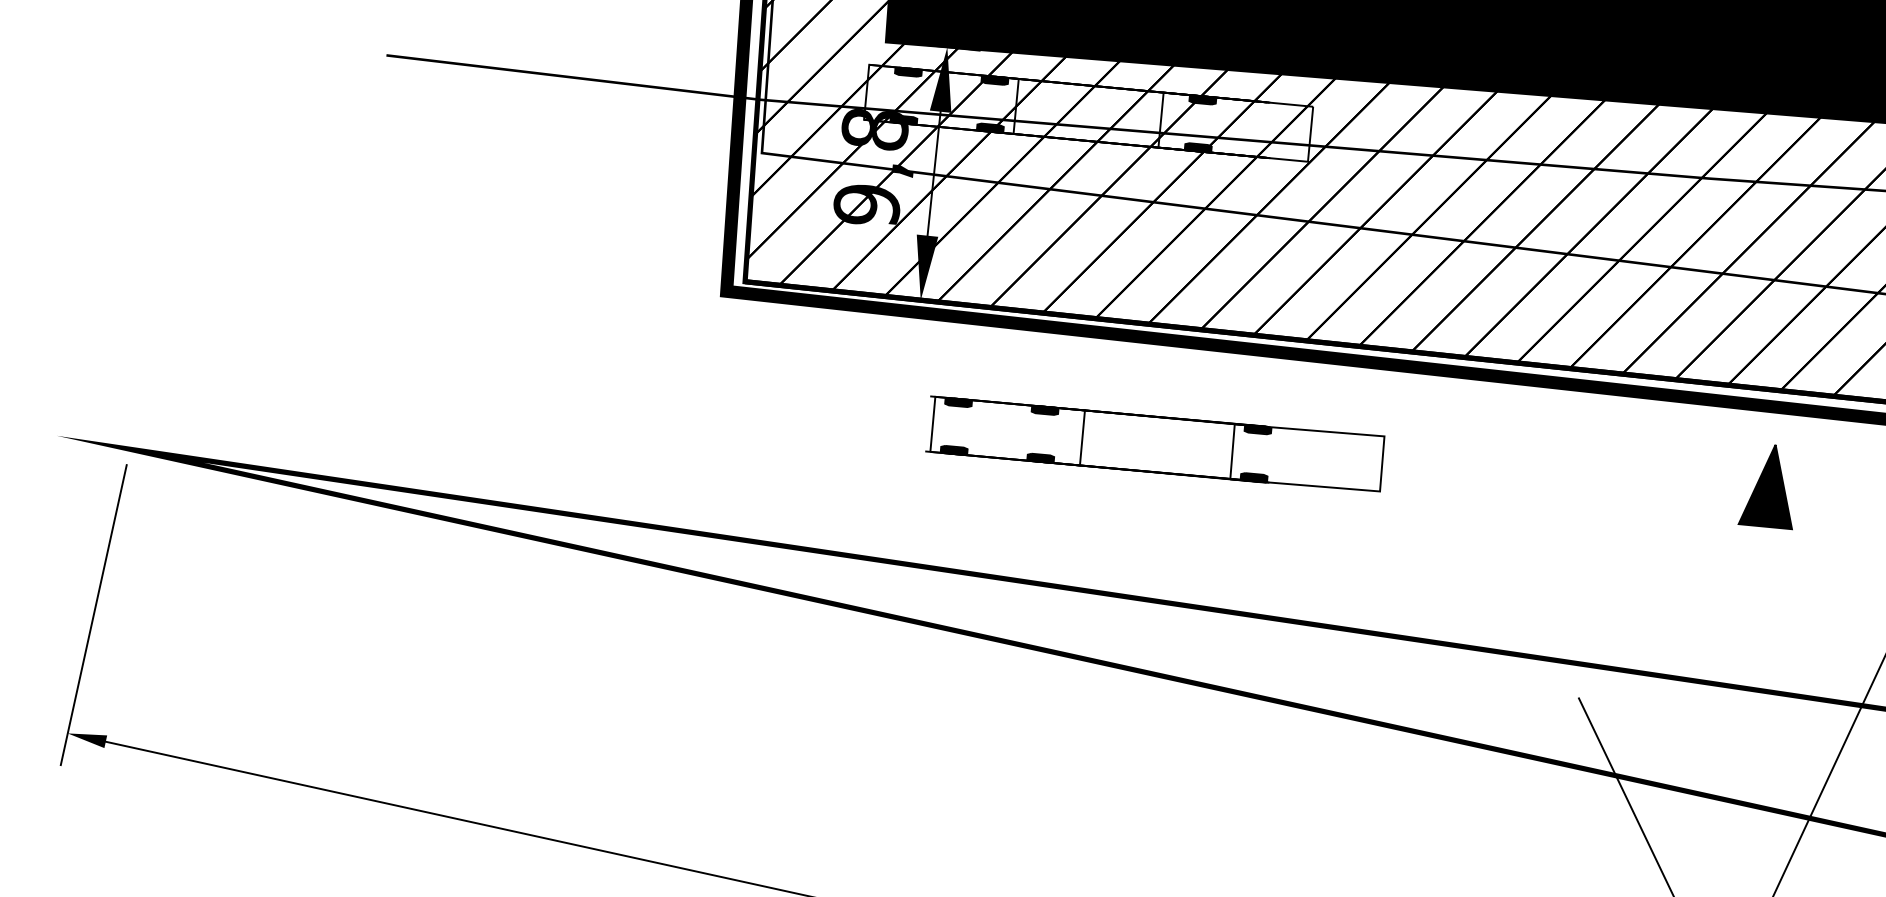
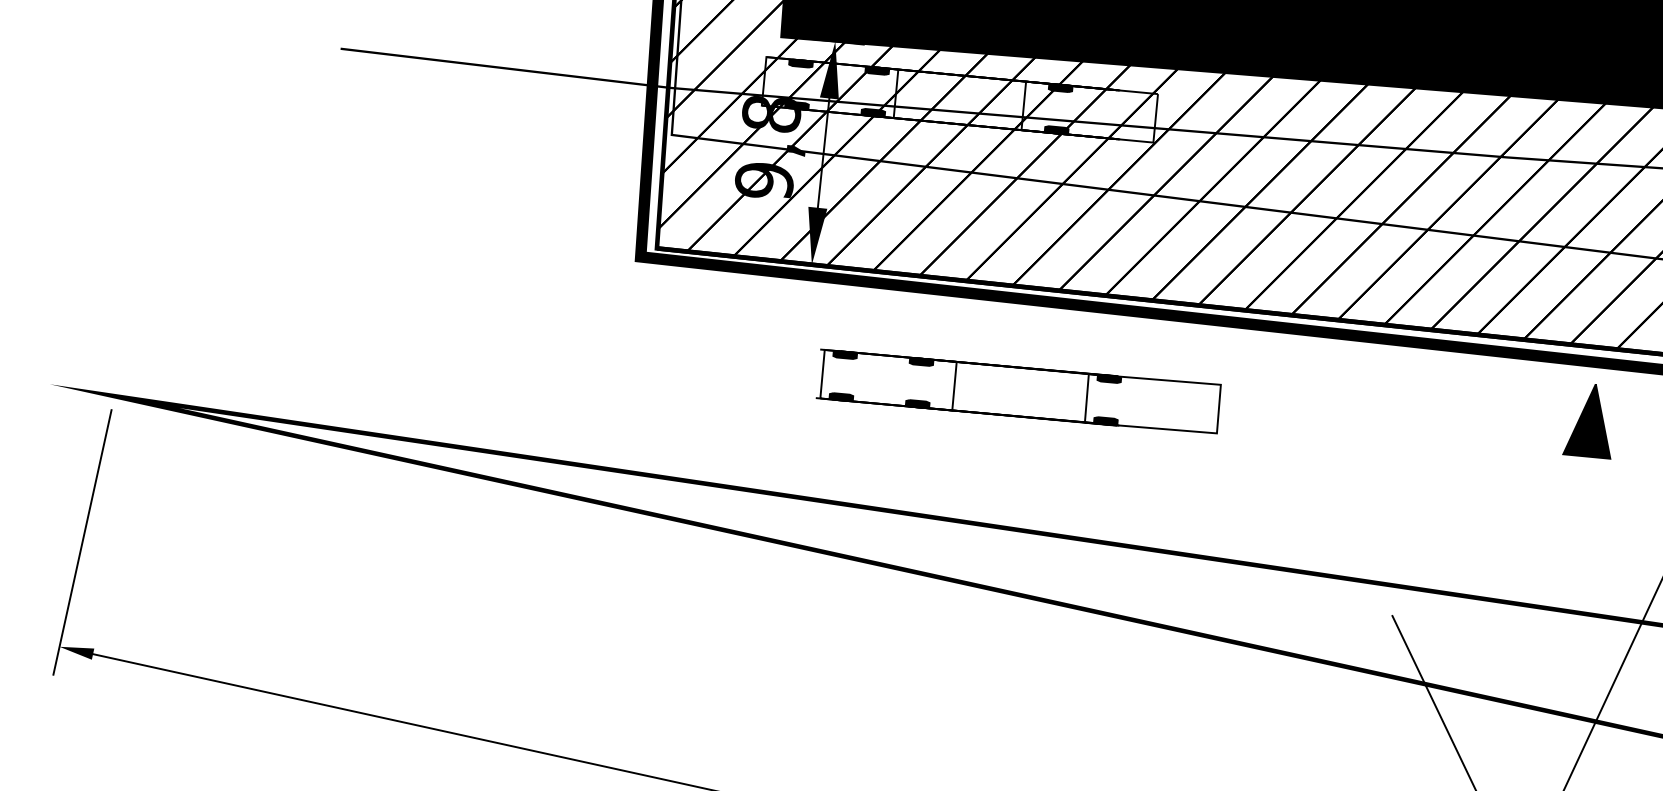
part: (1764, 487) -> (1586, 421), moved

